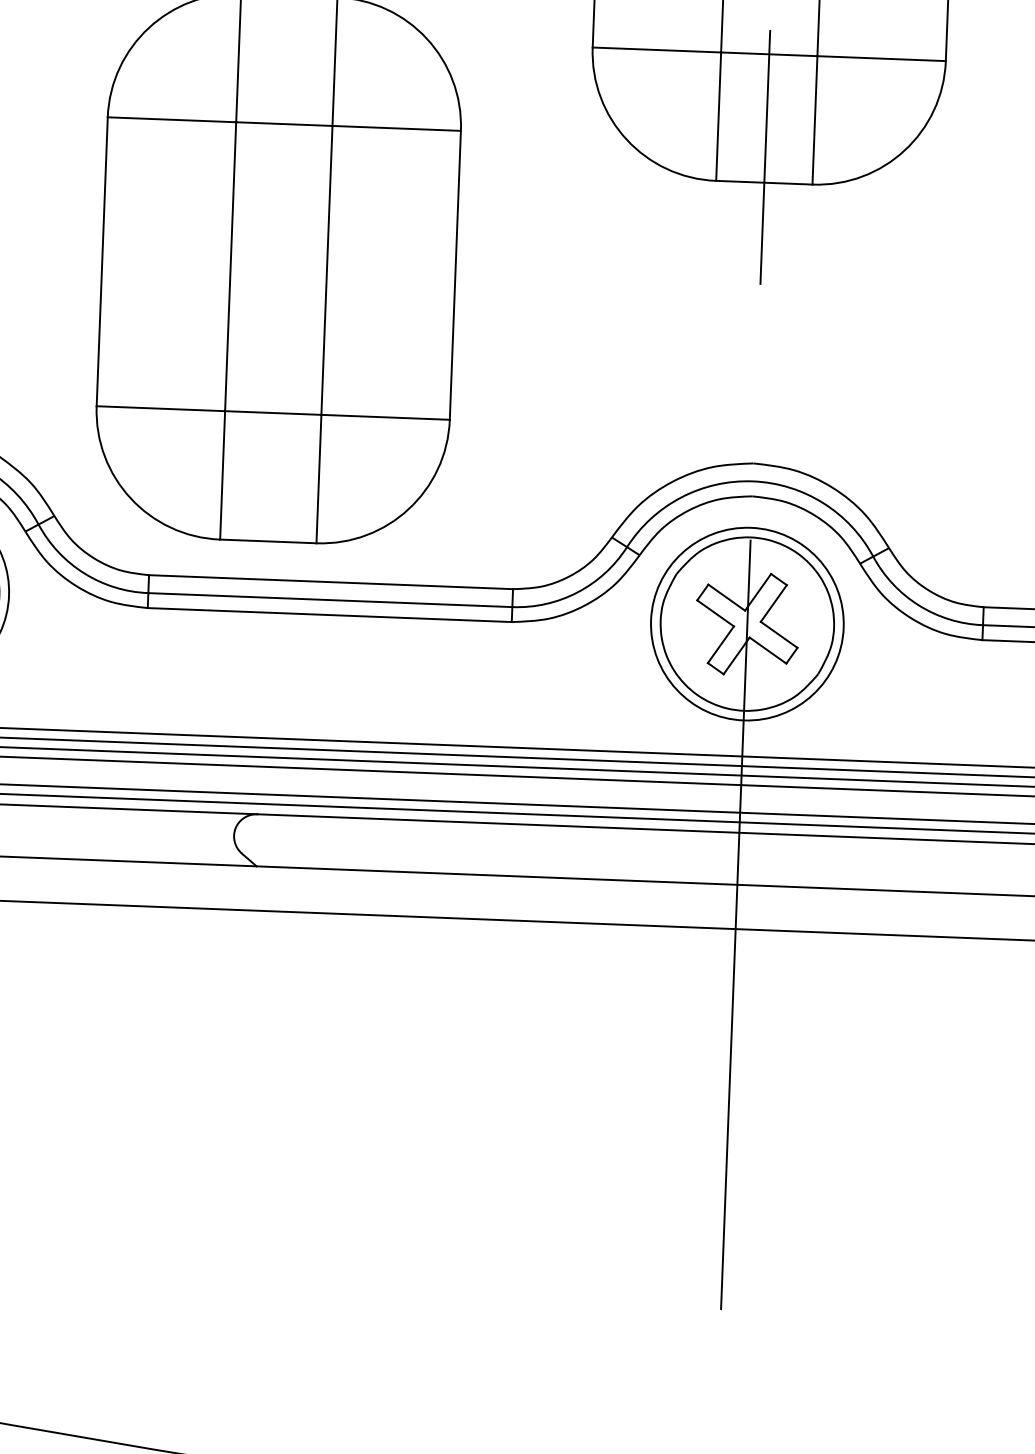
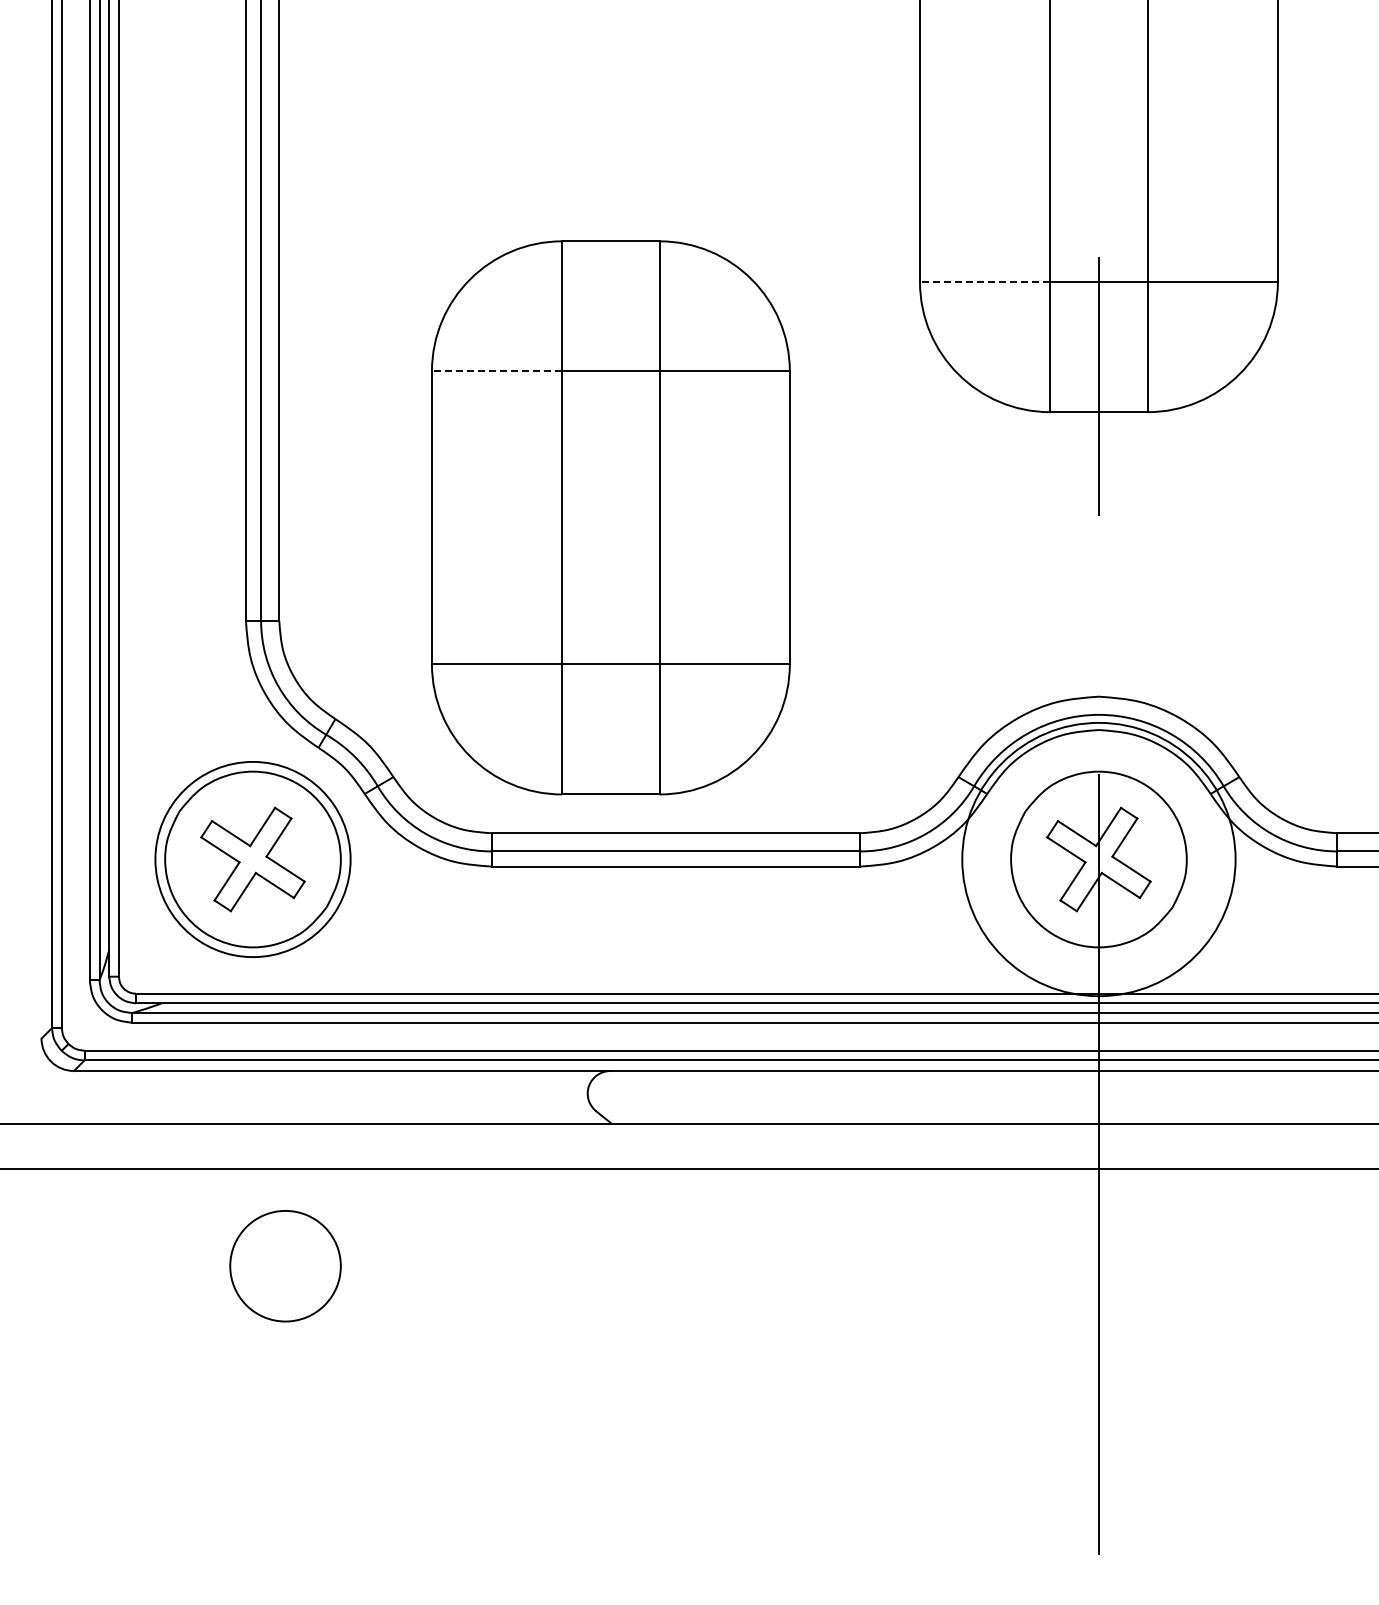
line: (656, 50) -> (984, 282), solid -> dashed
line: (171, 119) -> (496, 371), solid -> dashed
circle: (746, 624) -> (1098, 859), size x1.4

